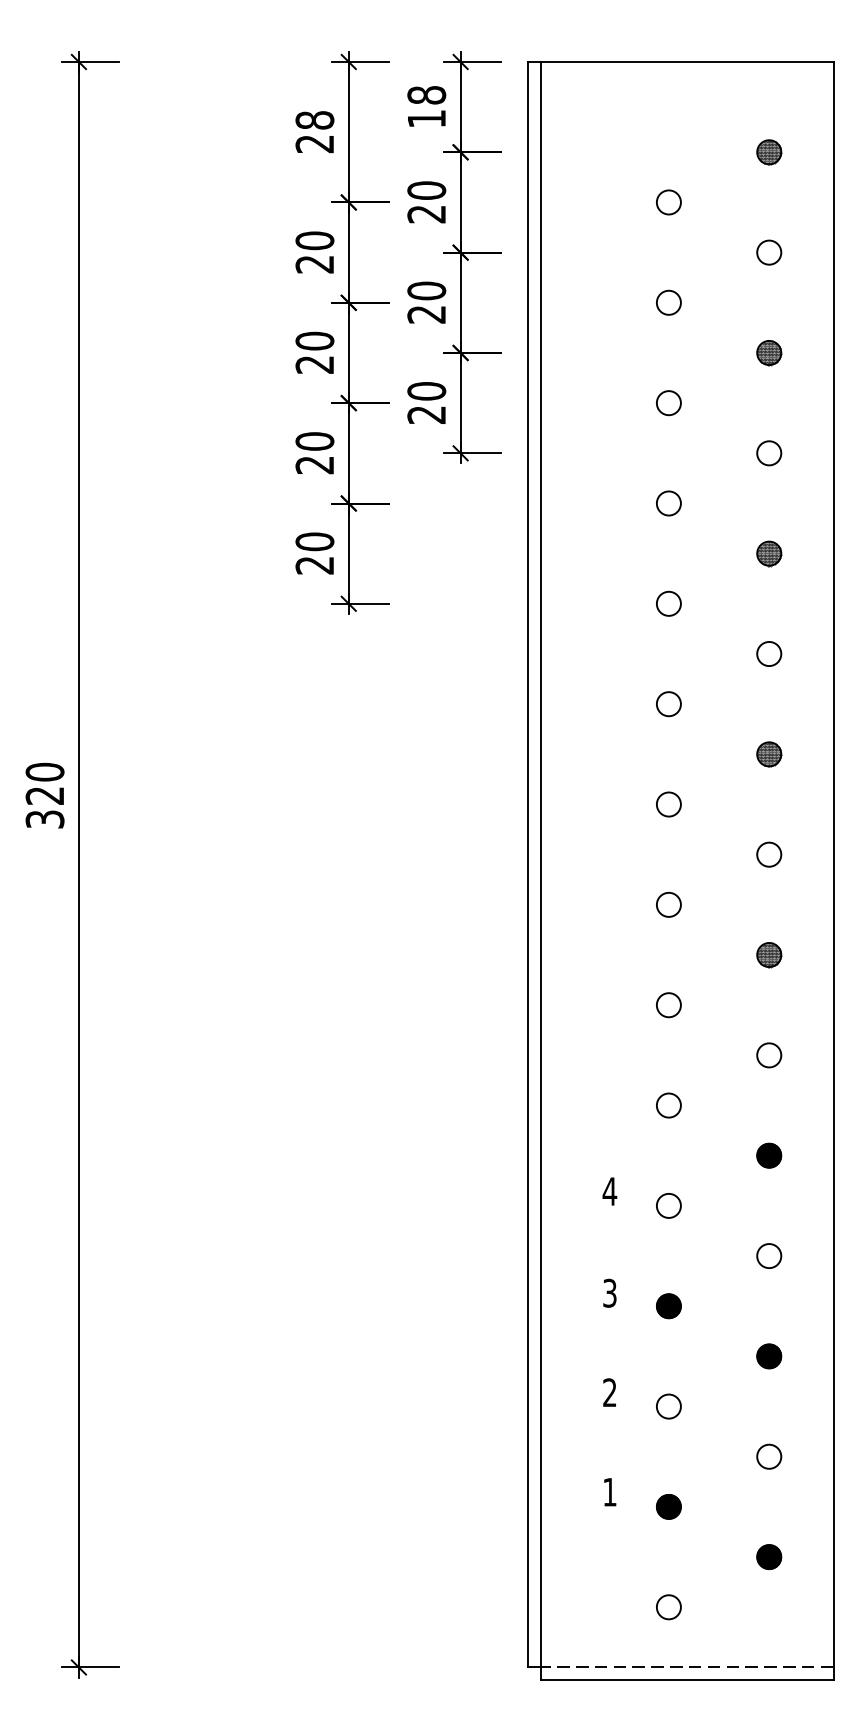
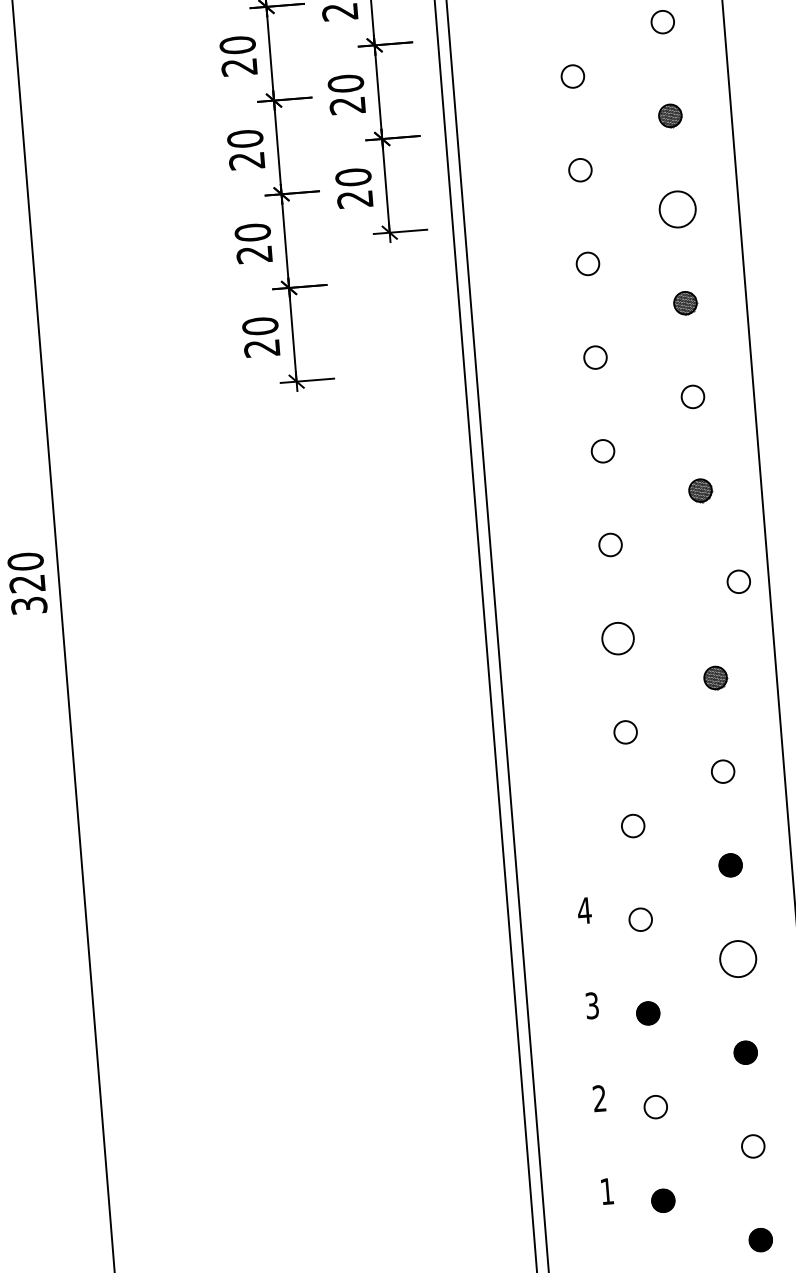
circle: (769, 453) -> (678, 209), size x1.6
circle: (769, 854) -> (739, 581), moved
circle: (668, 904) -> (617, 638), size x1.4
circle: (769, 1256) -> (738, 959), size x1.6

